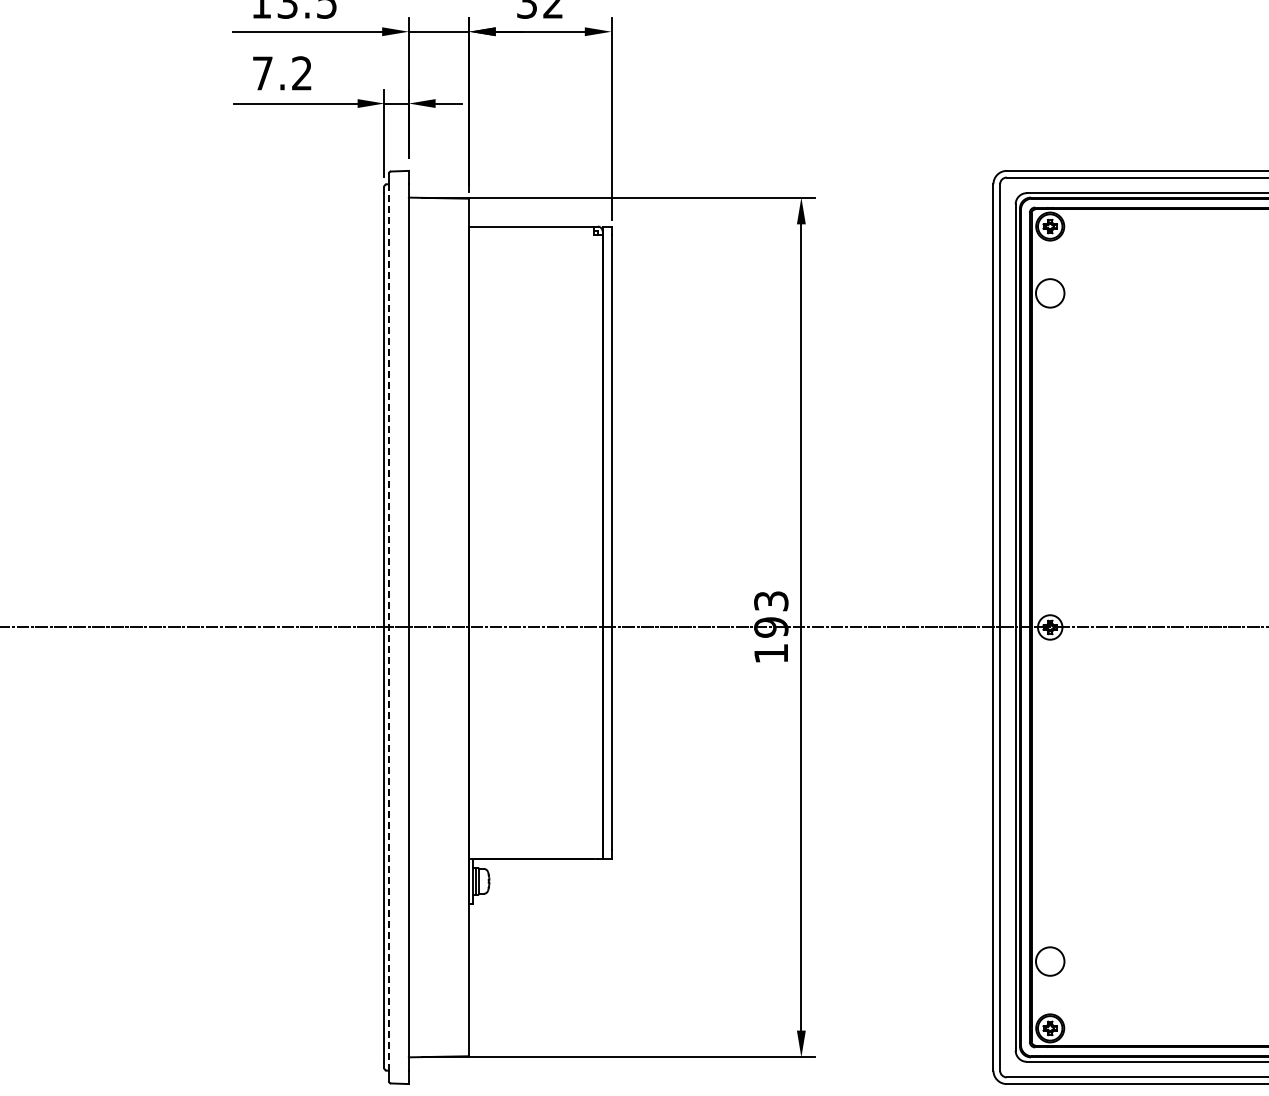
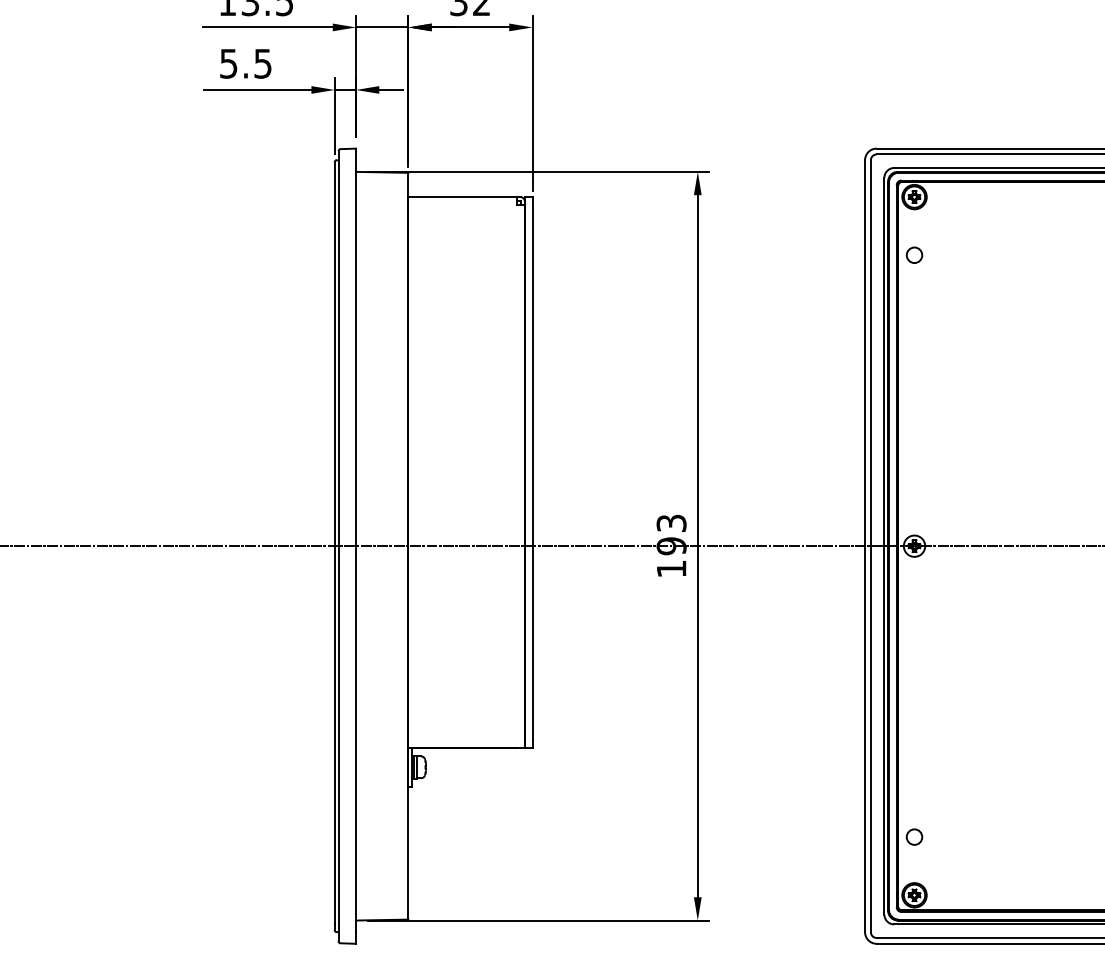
text: (282, 73) -> (245, 63), 7.2 -> 5.5
circle: (1050, 293) -> (914, 255), size x0.62
line: (388, 627) -> (338, 546), dashed -> solid
circle: (1050, 961) -> (914, 837), size x0.62

